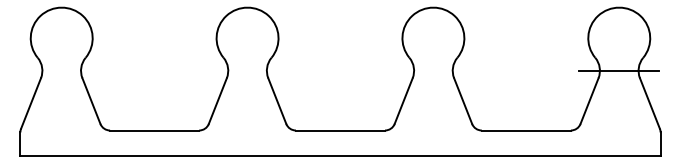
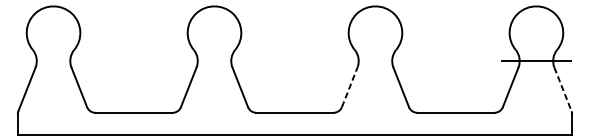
line: (403, 101) -> (349, 87), solid -> dashed
line: (650, 103) -> (563, 89), solid -> dashed

